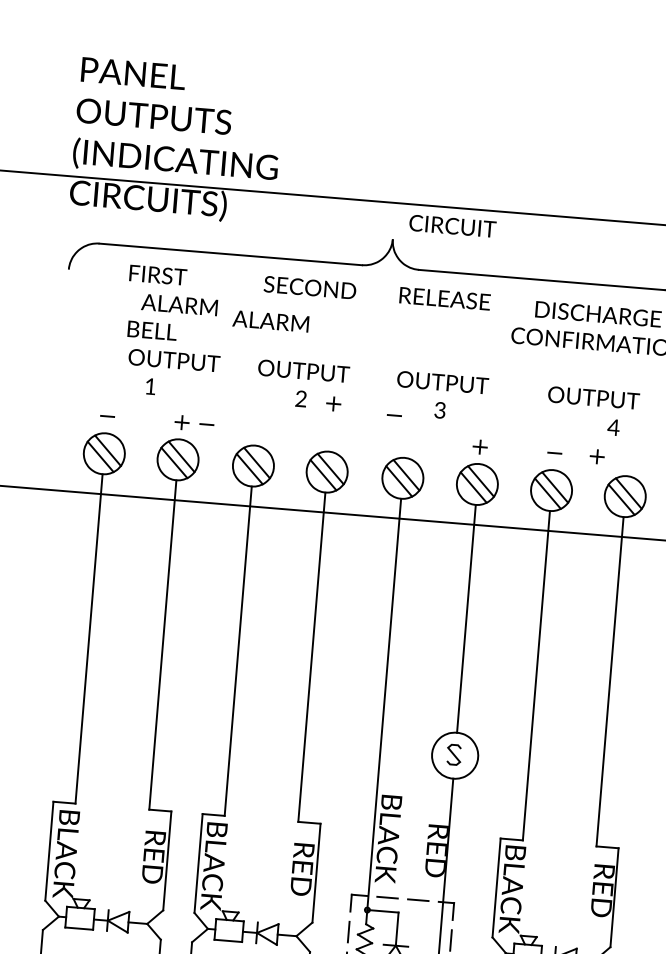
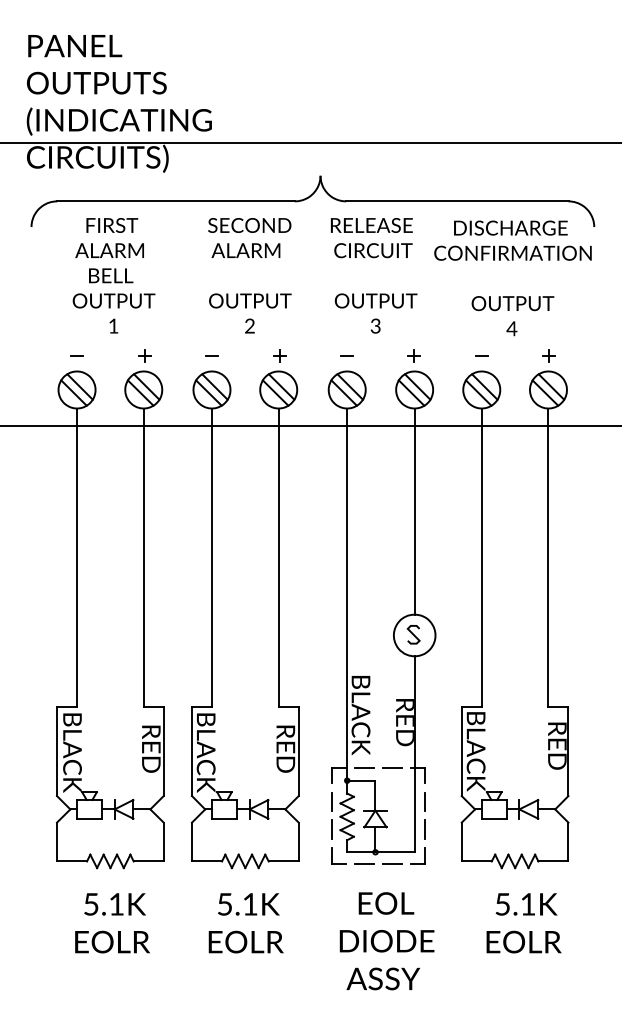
text: (452, 226) -> (373, 250), moved
text: (179, 304) -> (109, 250), moved
text: (270, 321) -> (245, 250), moved
text: (173, 359) -> (113, 300), moved
part: (333, 403) -> (279, 355), moved
line: (393, 414) -> (346, 355), moved
line: (206, 423) -> (211, 355), moved
text: (613, 427) -> (511, 328), moved
part: (596, 455) -> (548, 355), moved

